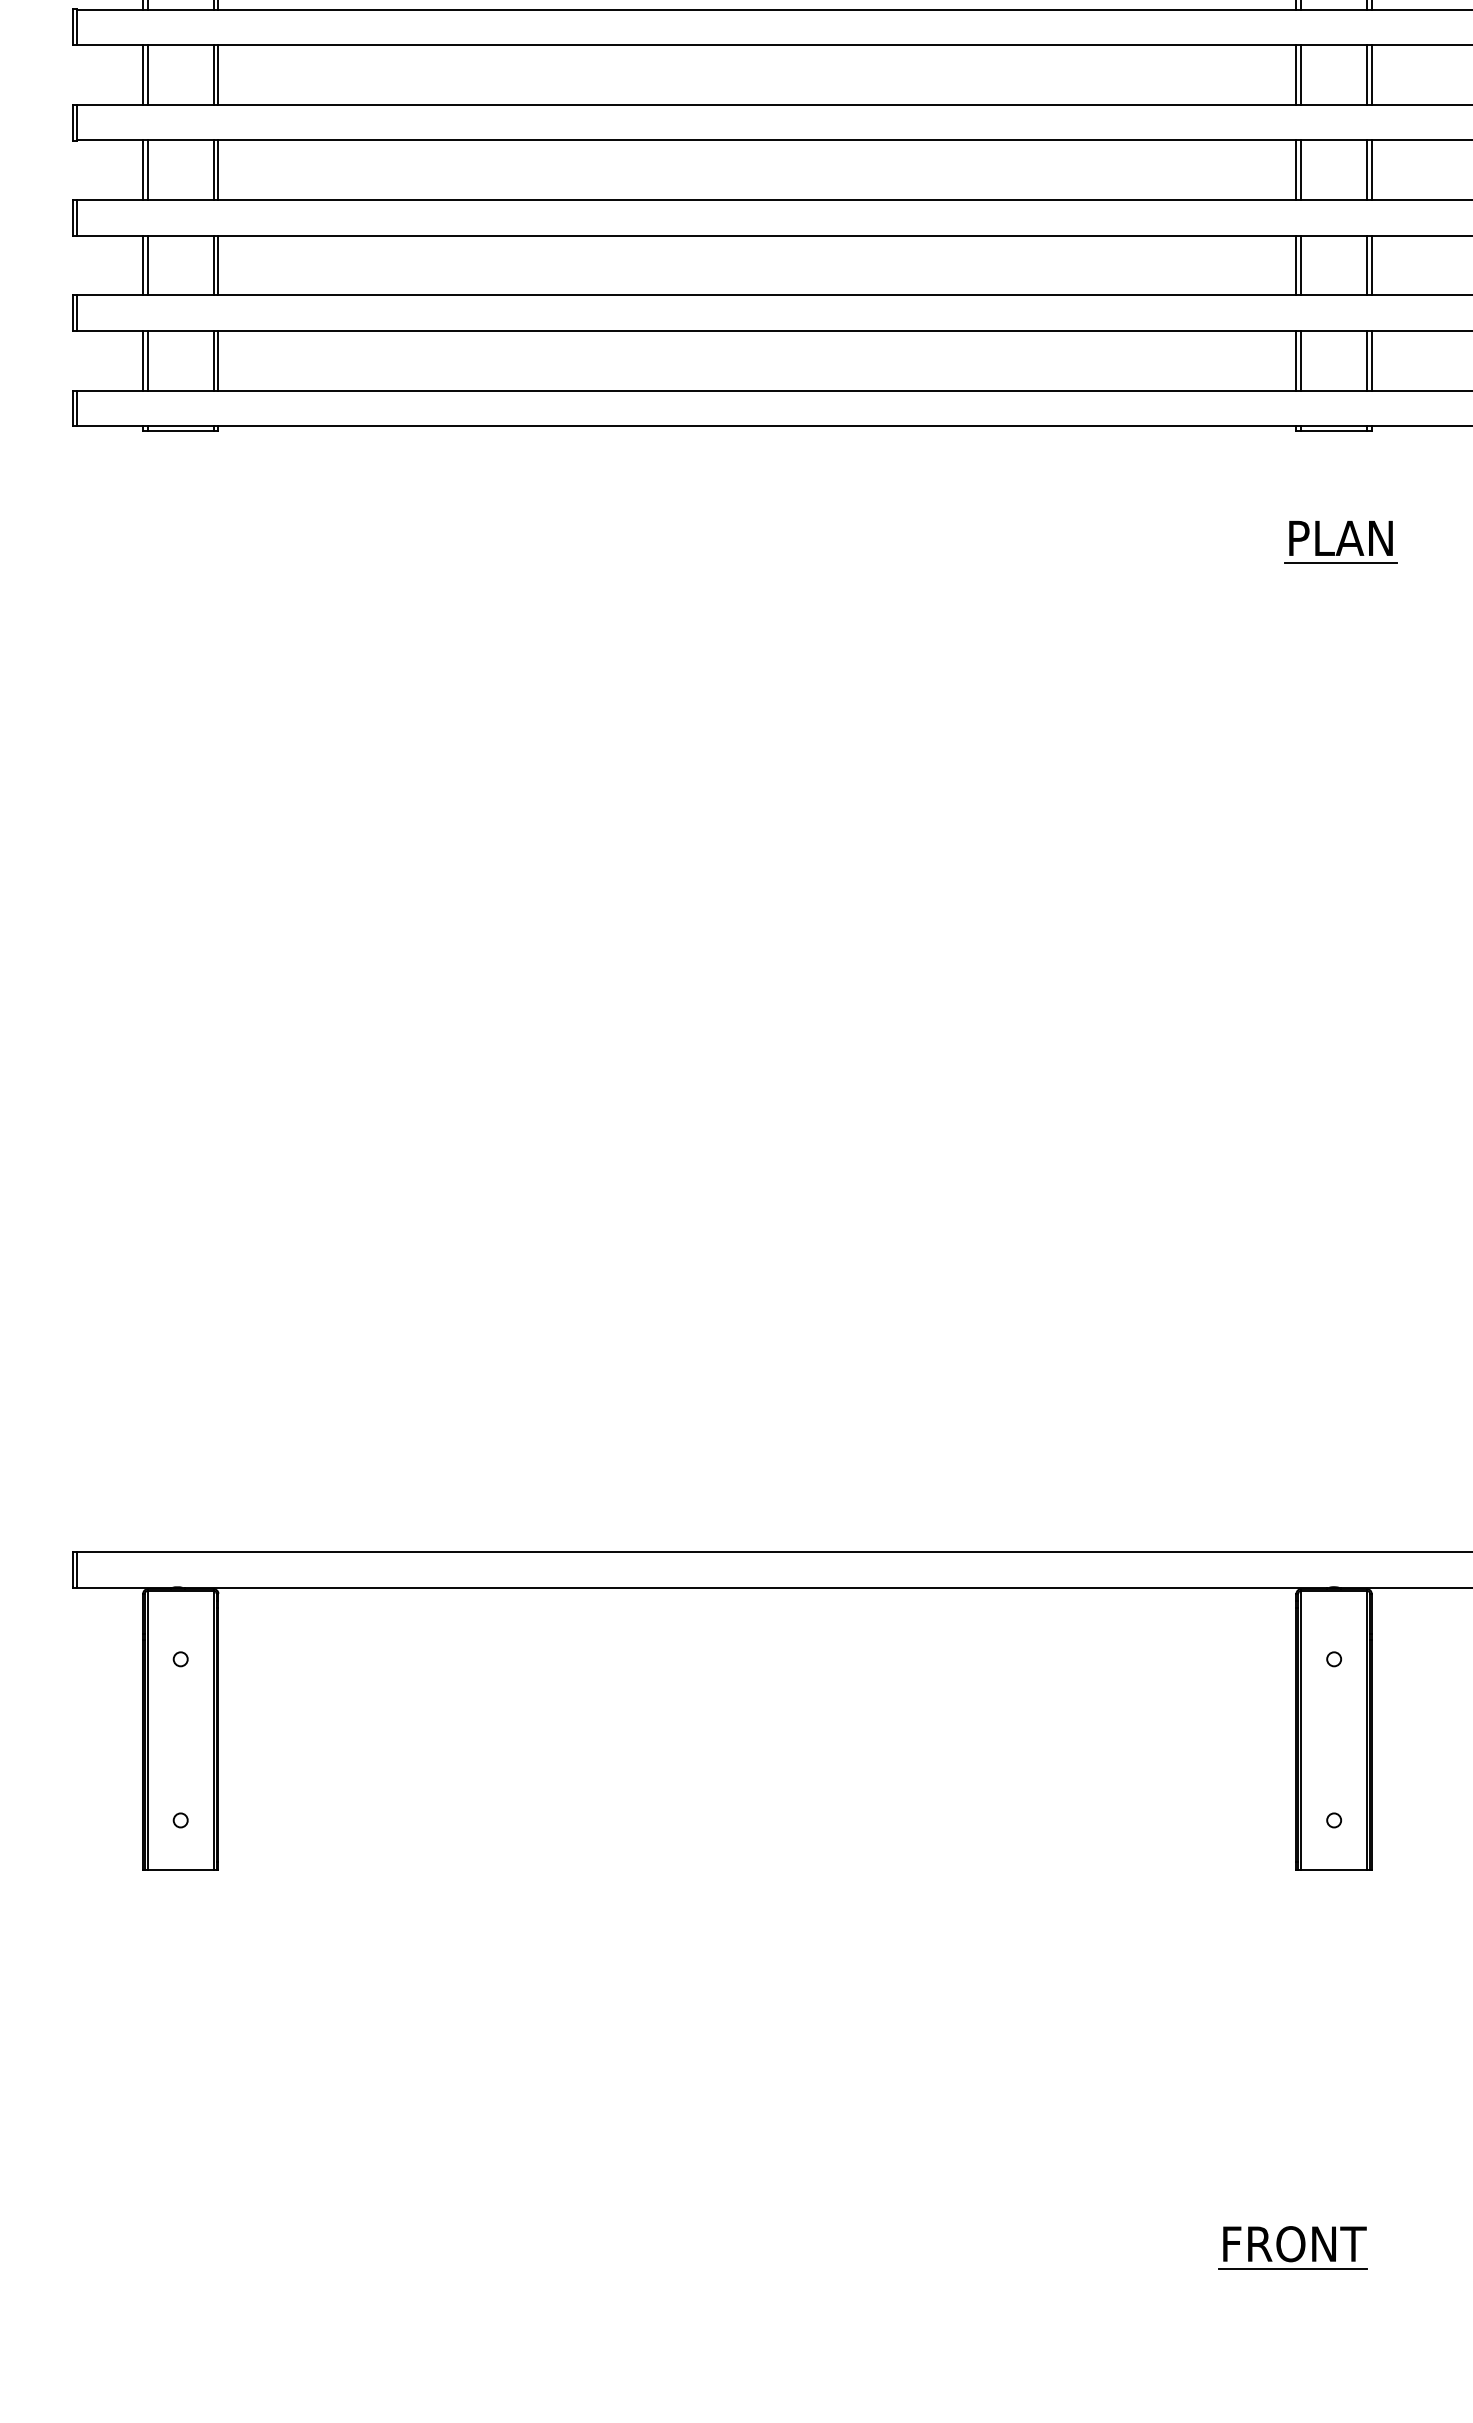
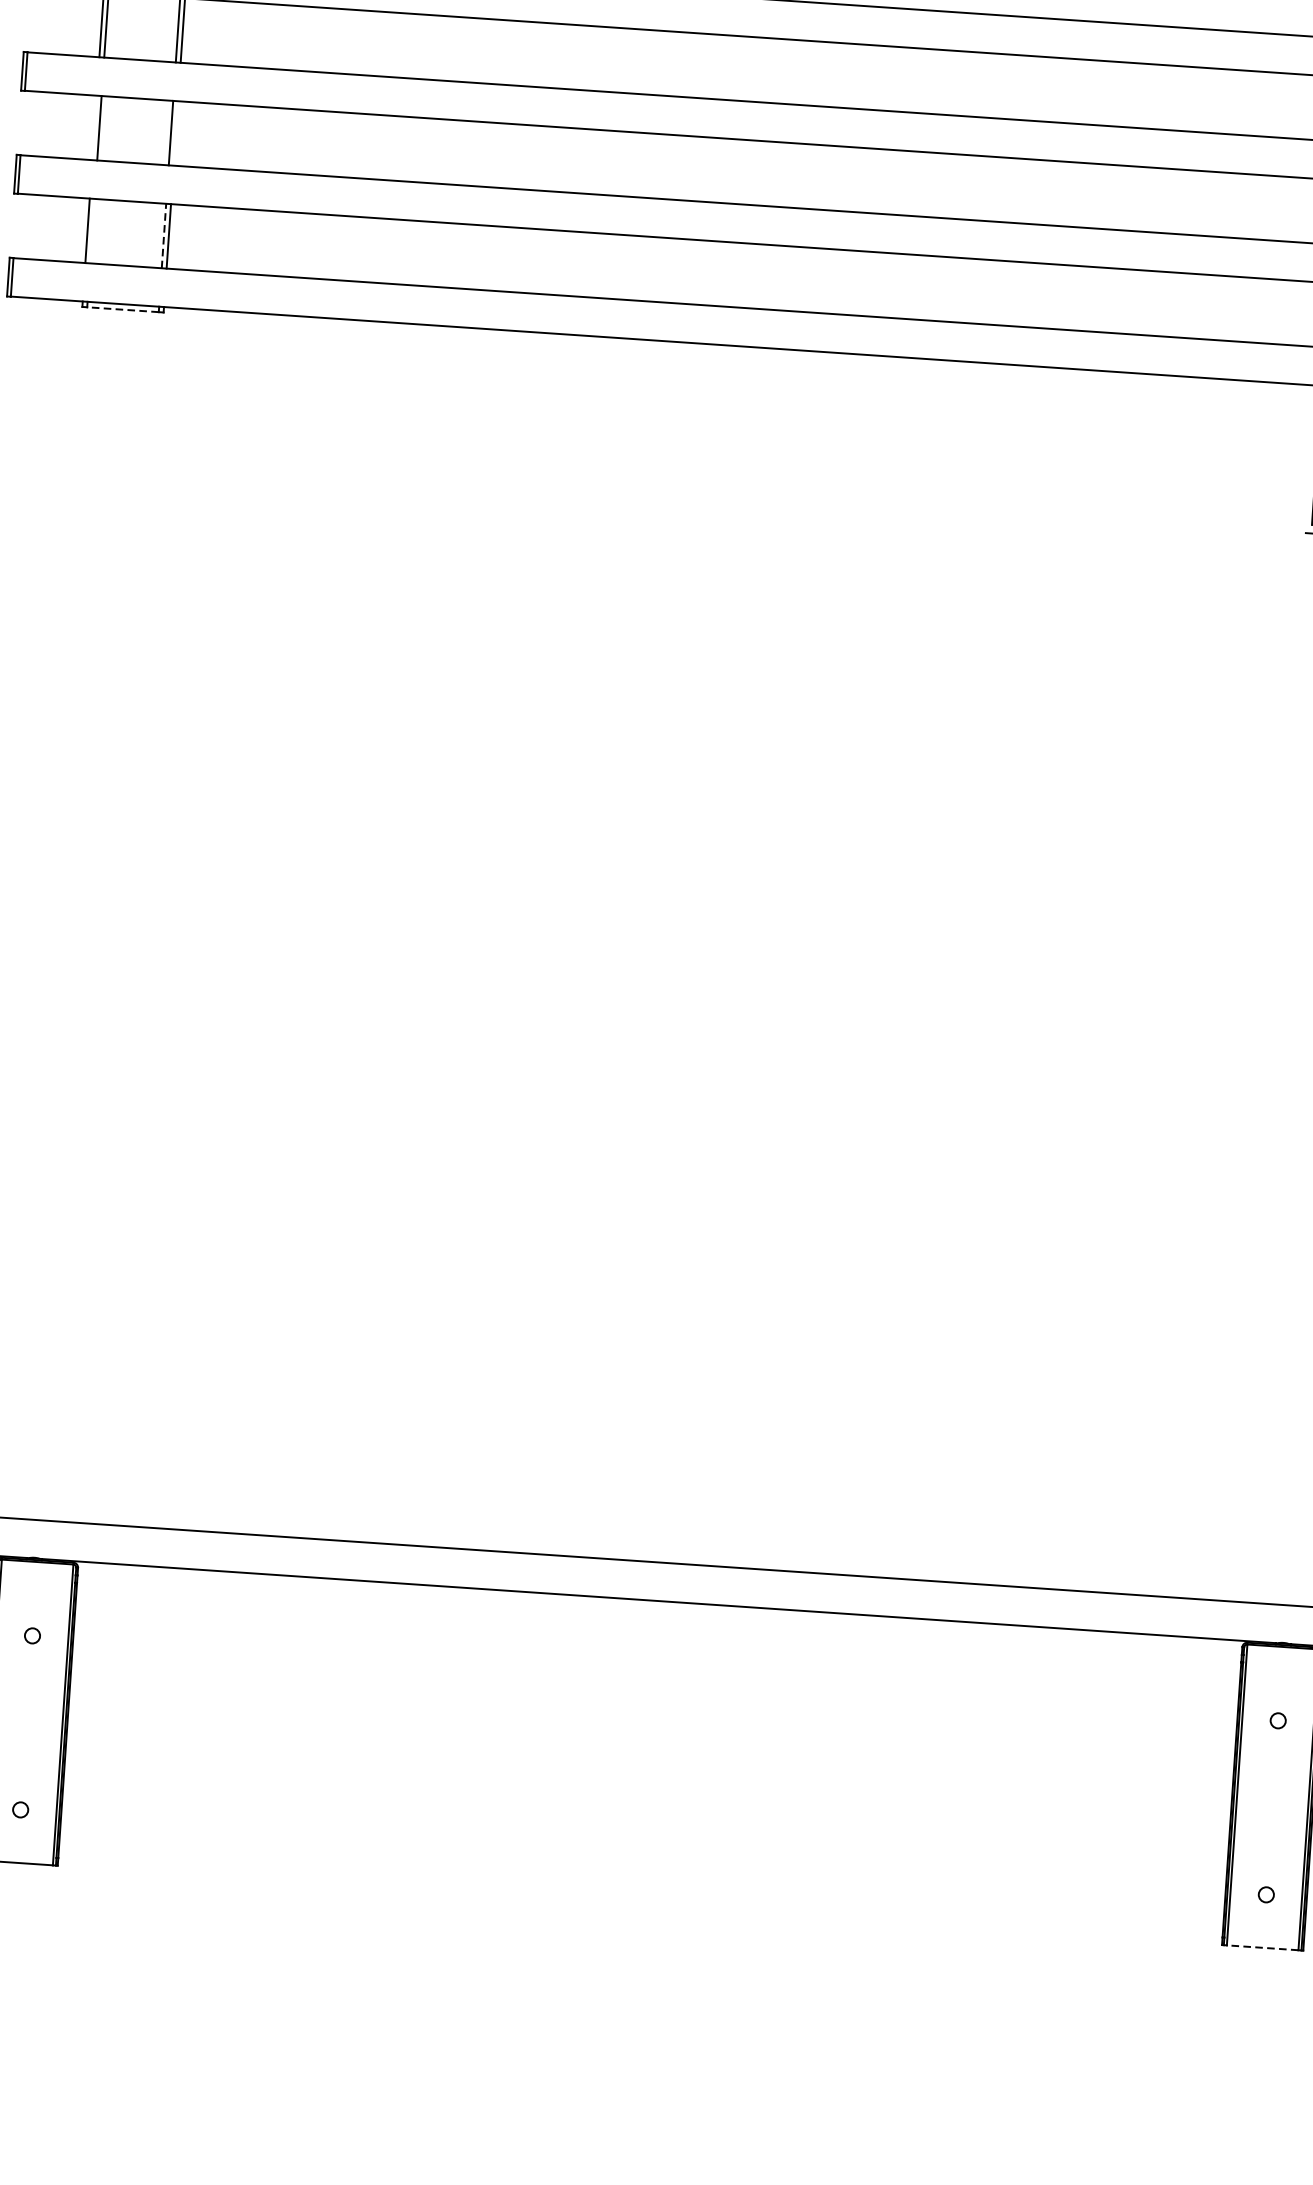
line: (143, 265) -> (94, 127), removed
line: (218, 265) -> (175, 133), removed
line: (147, 360) -> (92, 230), removed
line: (213, 360) -> (163, 235), solid -> dashed
line: (180, 431) -> (122, 309), solid -> dashed
line: (1333, 1869) -> (1262, 1947), solid -> dashed

